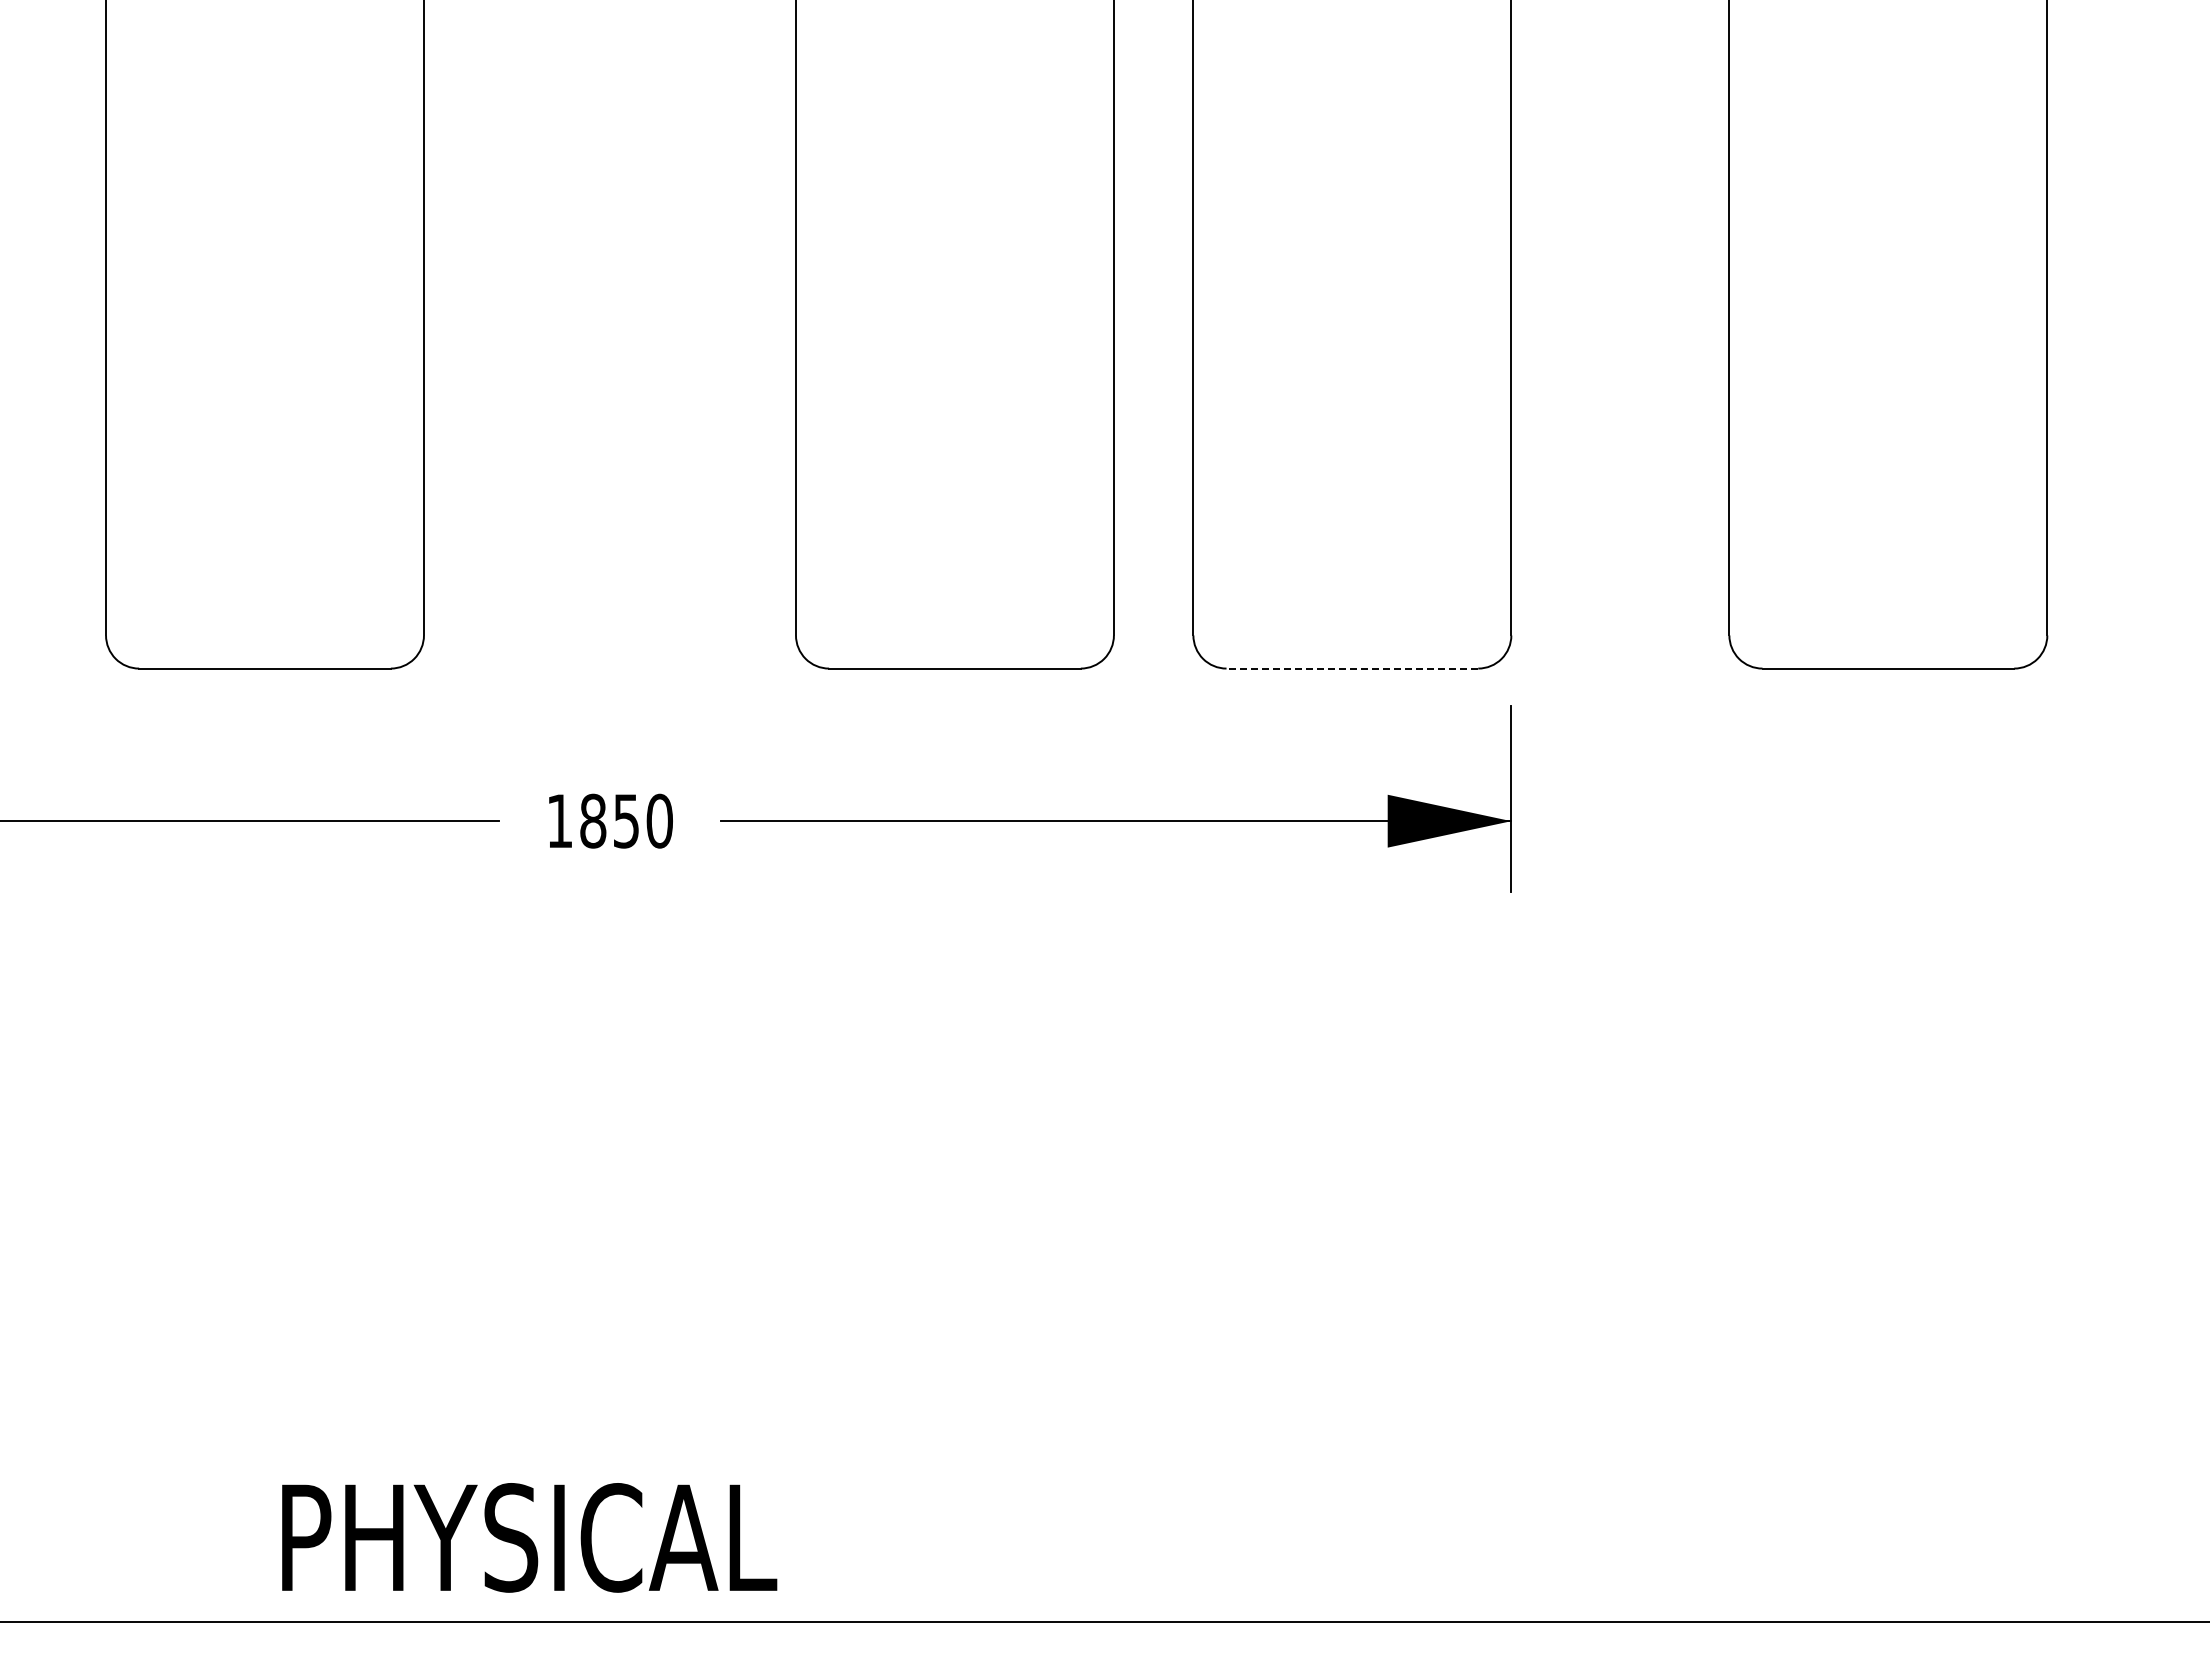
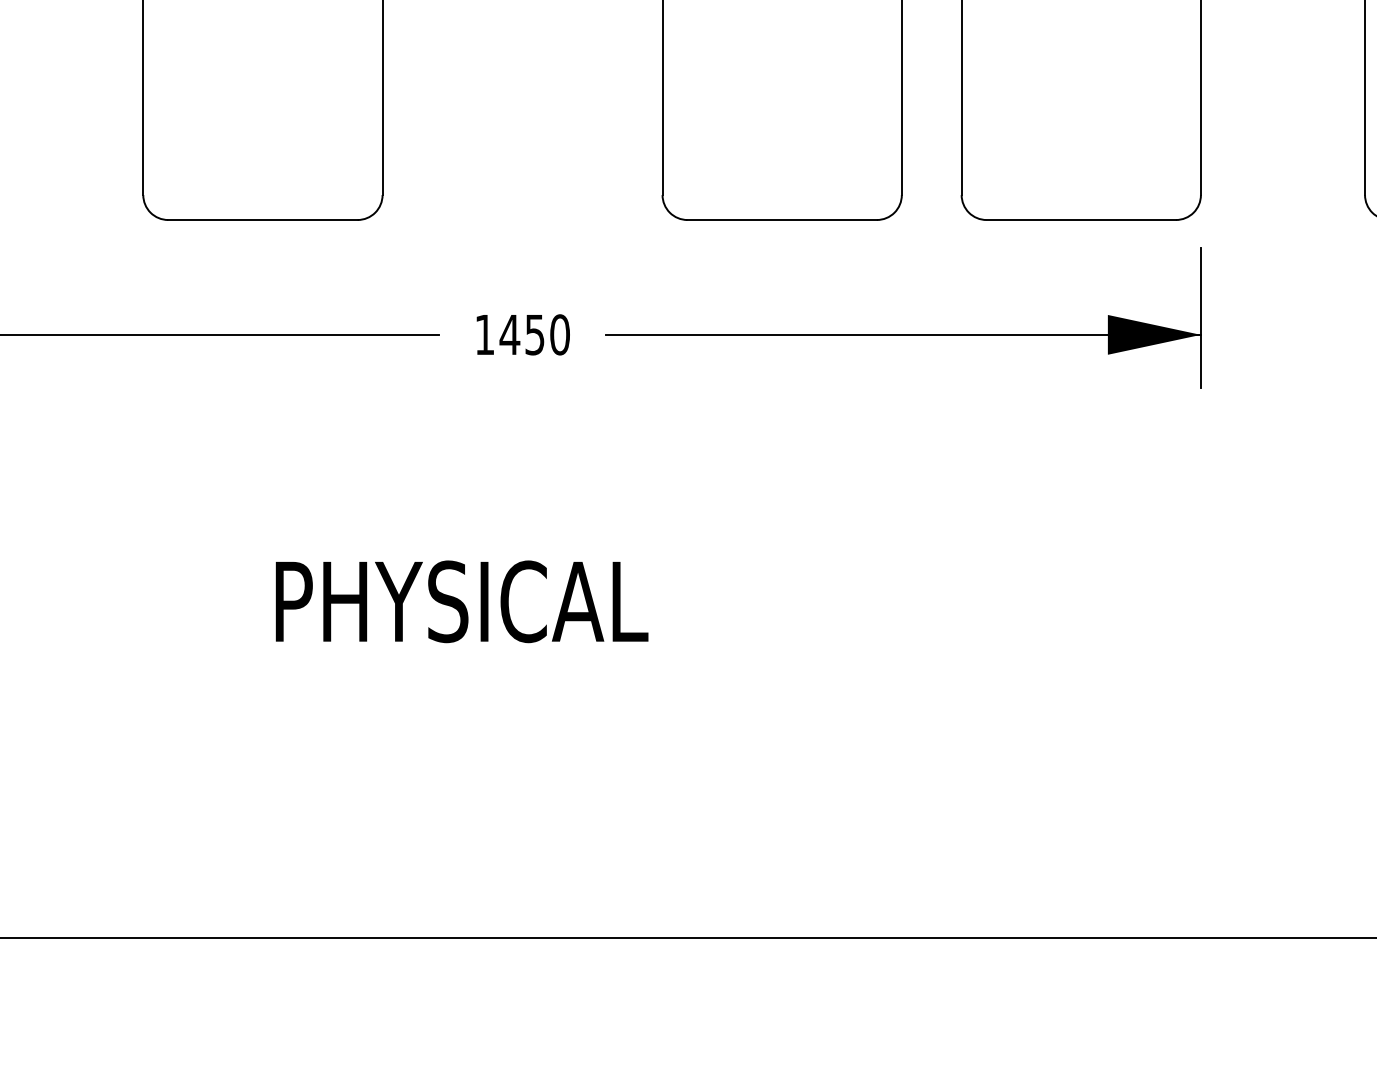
line: (1352, 668) -> (1081, 219), dashed -> solid
text: (592, 820) -> (509, 334), 1850 -> 1450
text: (529, 1537) -> (461, 601), moved

